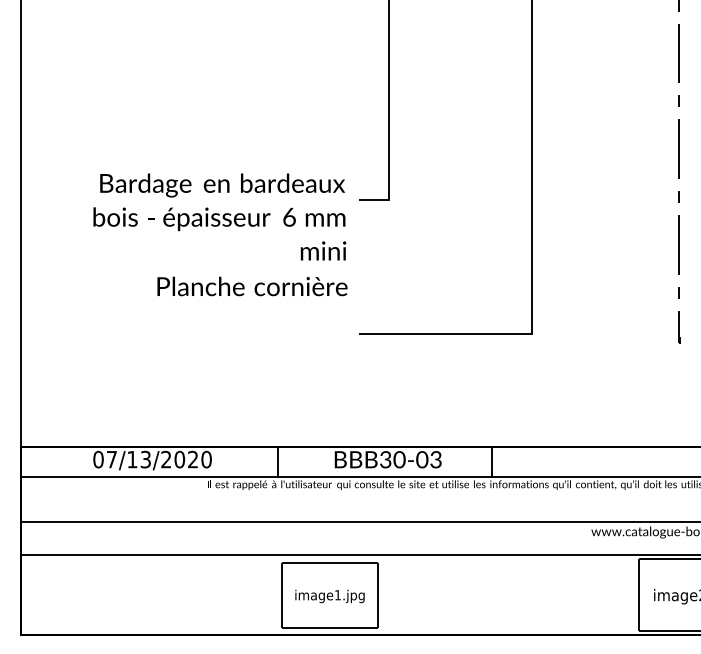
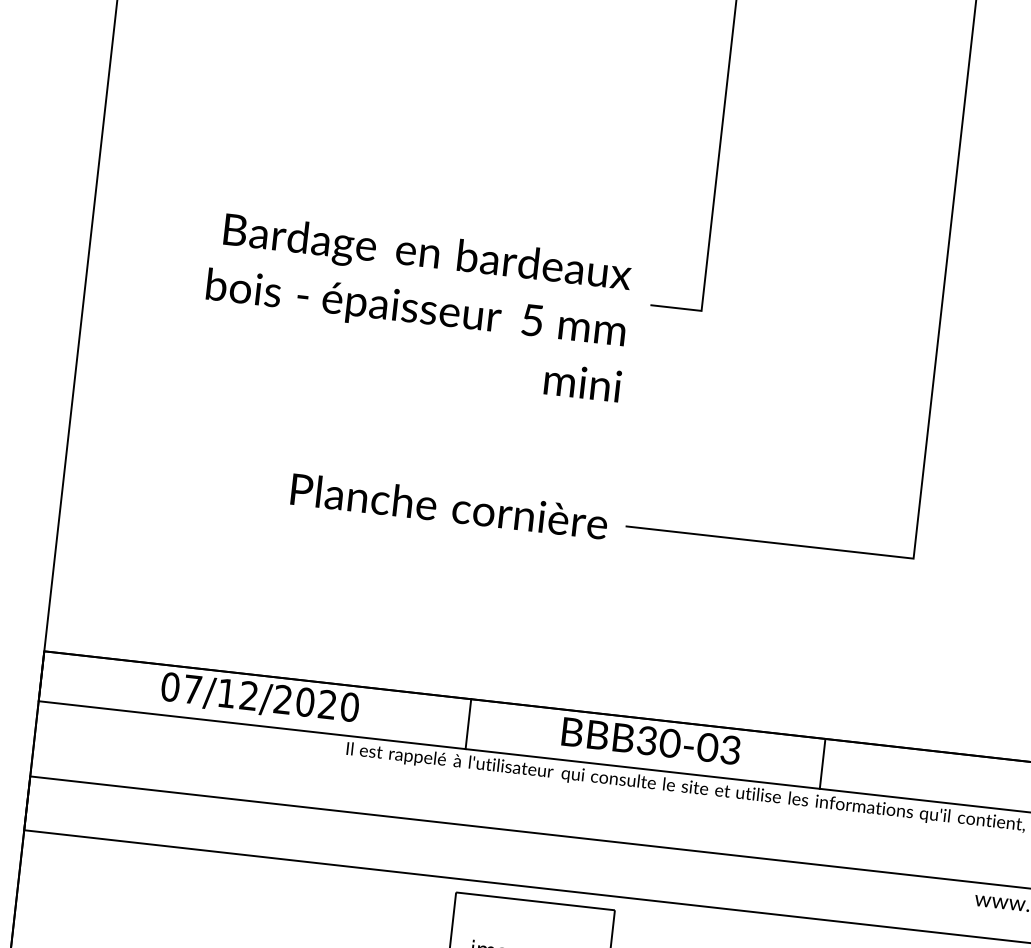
text: (289, 216) -> (532, 319), 6 -> 5
text: (252, 286) -> (449, 506), moved
text: (145, 459) -> (248, 695), 07/13/2020 -> 07/12/2020

